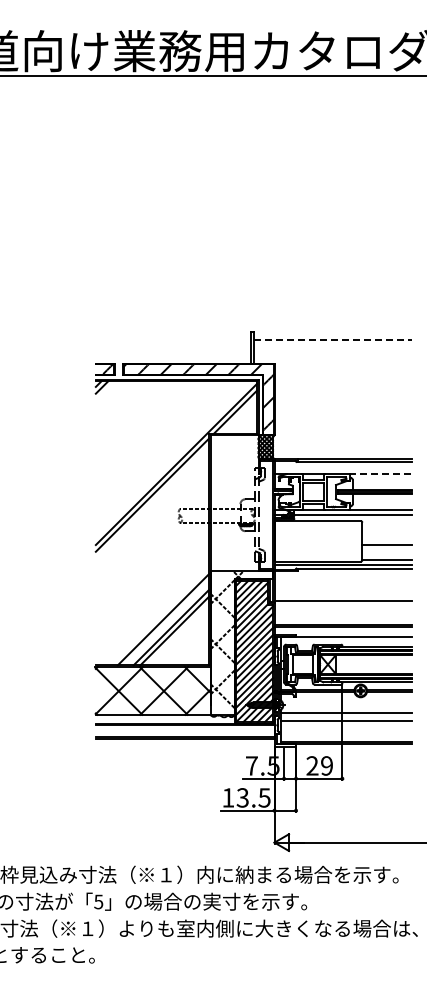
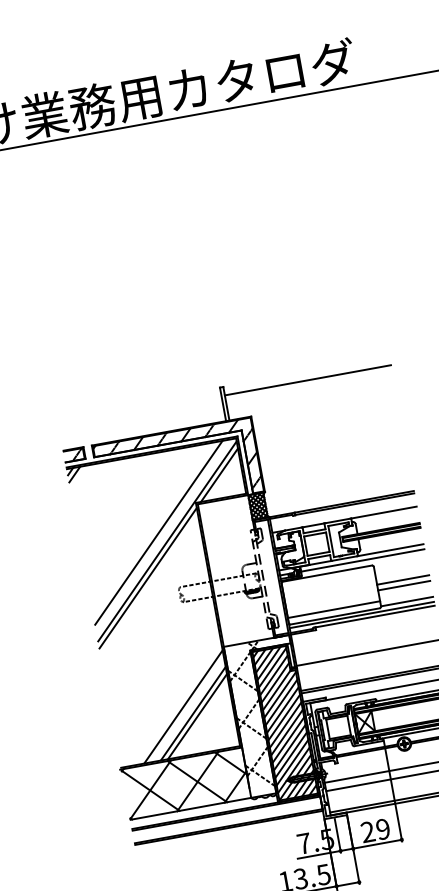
line: (333, 339) -> (308, 380), dashed -> solid
line: (169, 455) -> (158, 533), added
line: (380, 474) -> (383, 512), dashed -> solid
line: (386, 539) -> (402, 580), added
line: (318, 555) -> (334, 609), added

